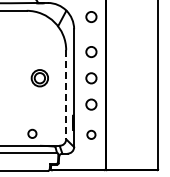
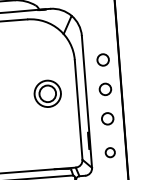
circle: (91, 16) -> (100, 20), removed
part: (39, 77) -> (47, 92), size x1.43
line: (66, 94) -> (78, 109), dashed -> solid
circle: (32, 133) -> (44, 156), removed

